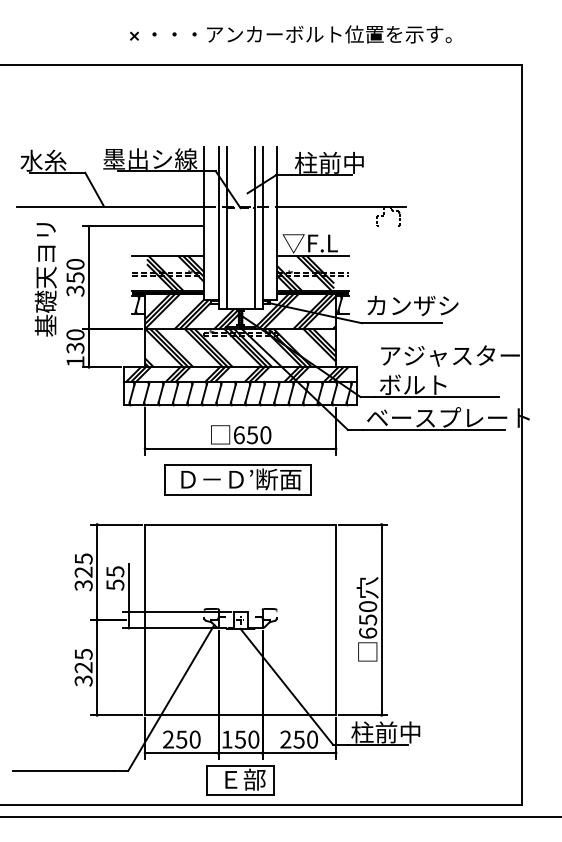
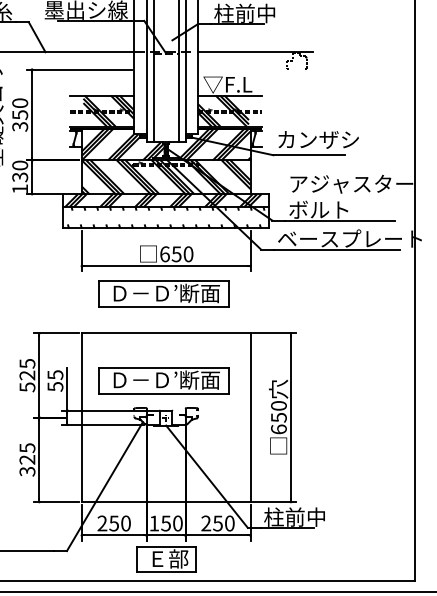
hatch: (240, 393) -> (166, 217), removed
part: (237, 577) -> (163, 380), added
text: (83, 585) -> (27, 387), 325 -> 525

